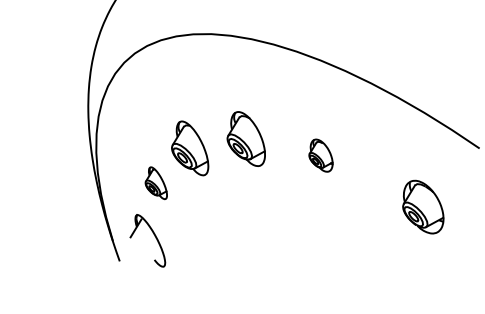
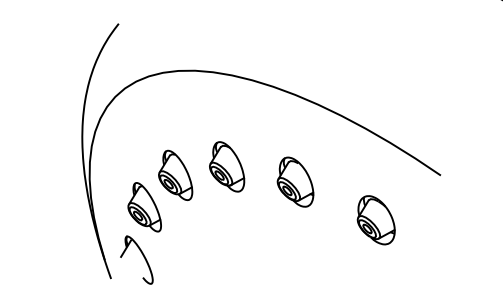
part: (320, 155) -> (295, 181), size x1.67
part: (156, 183) -> (144, 207), size x1.67
part: (422, 207) -> (375, 220), moved

